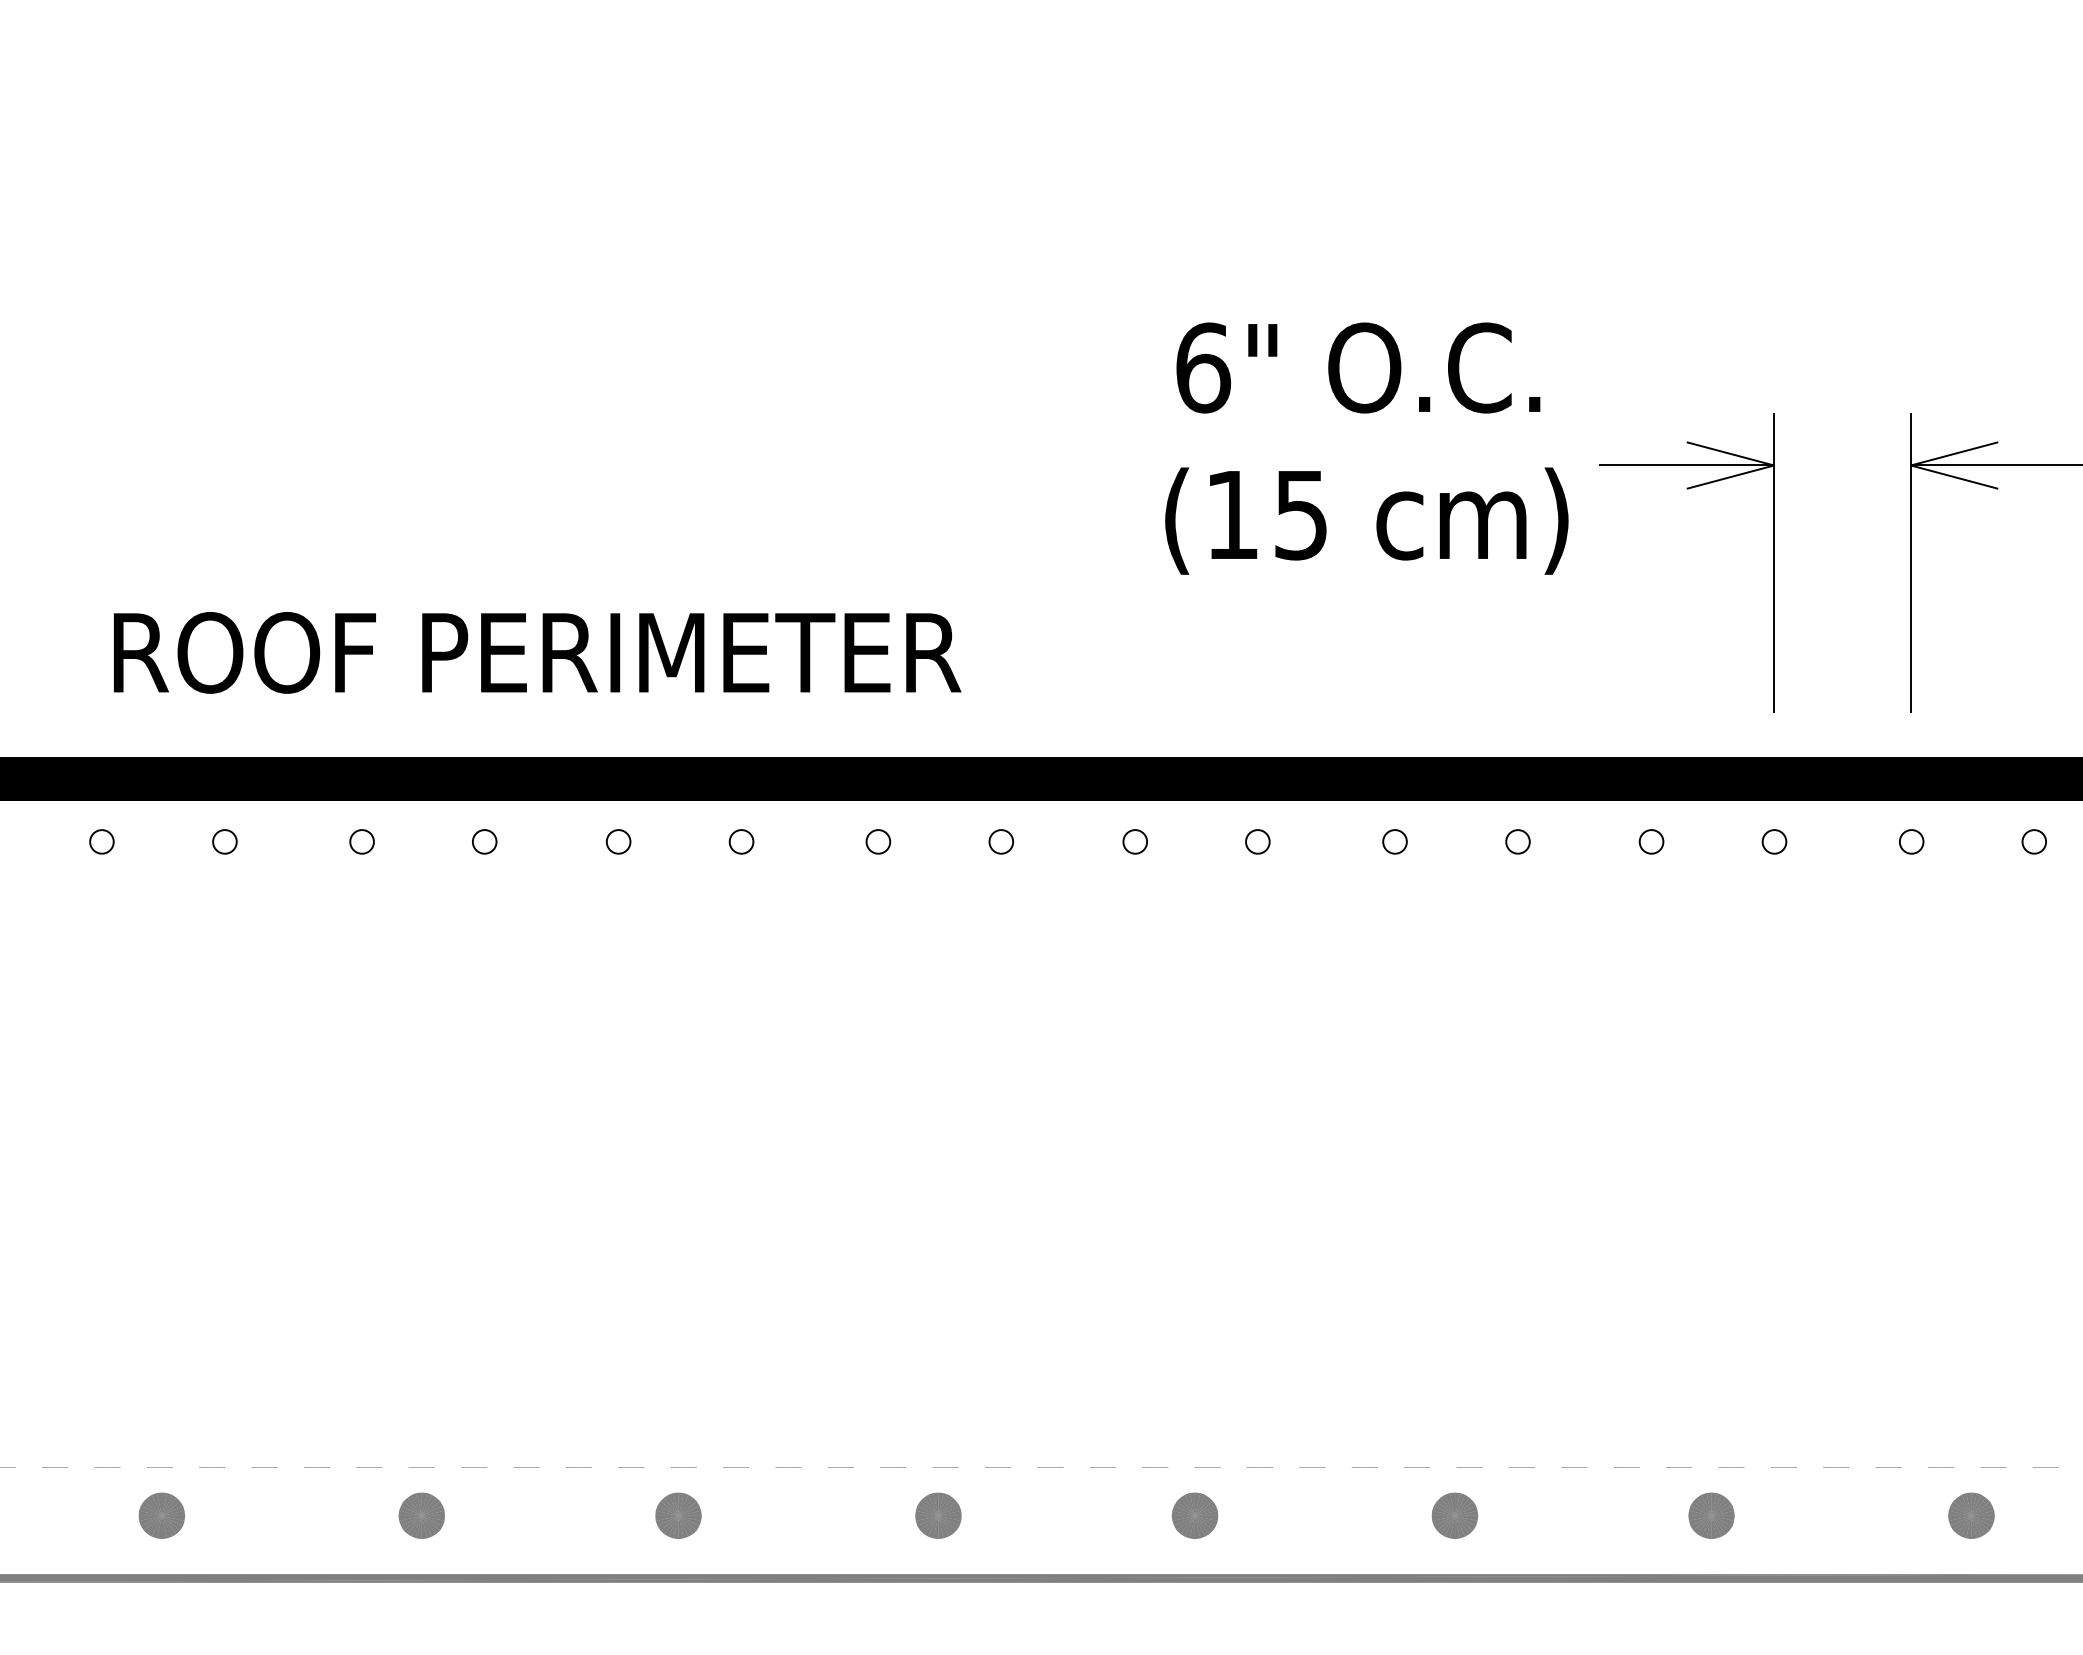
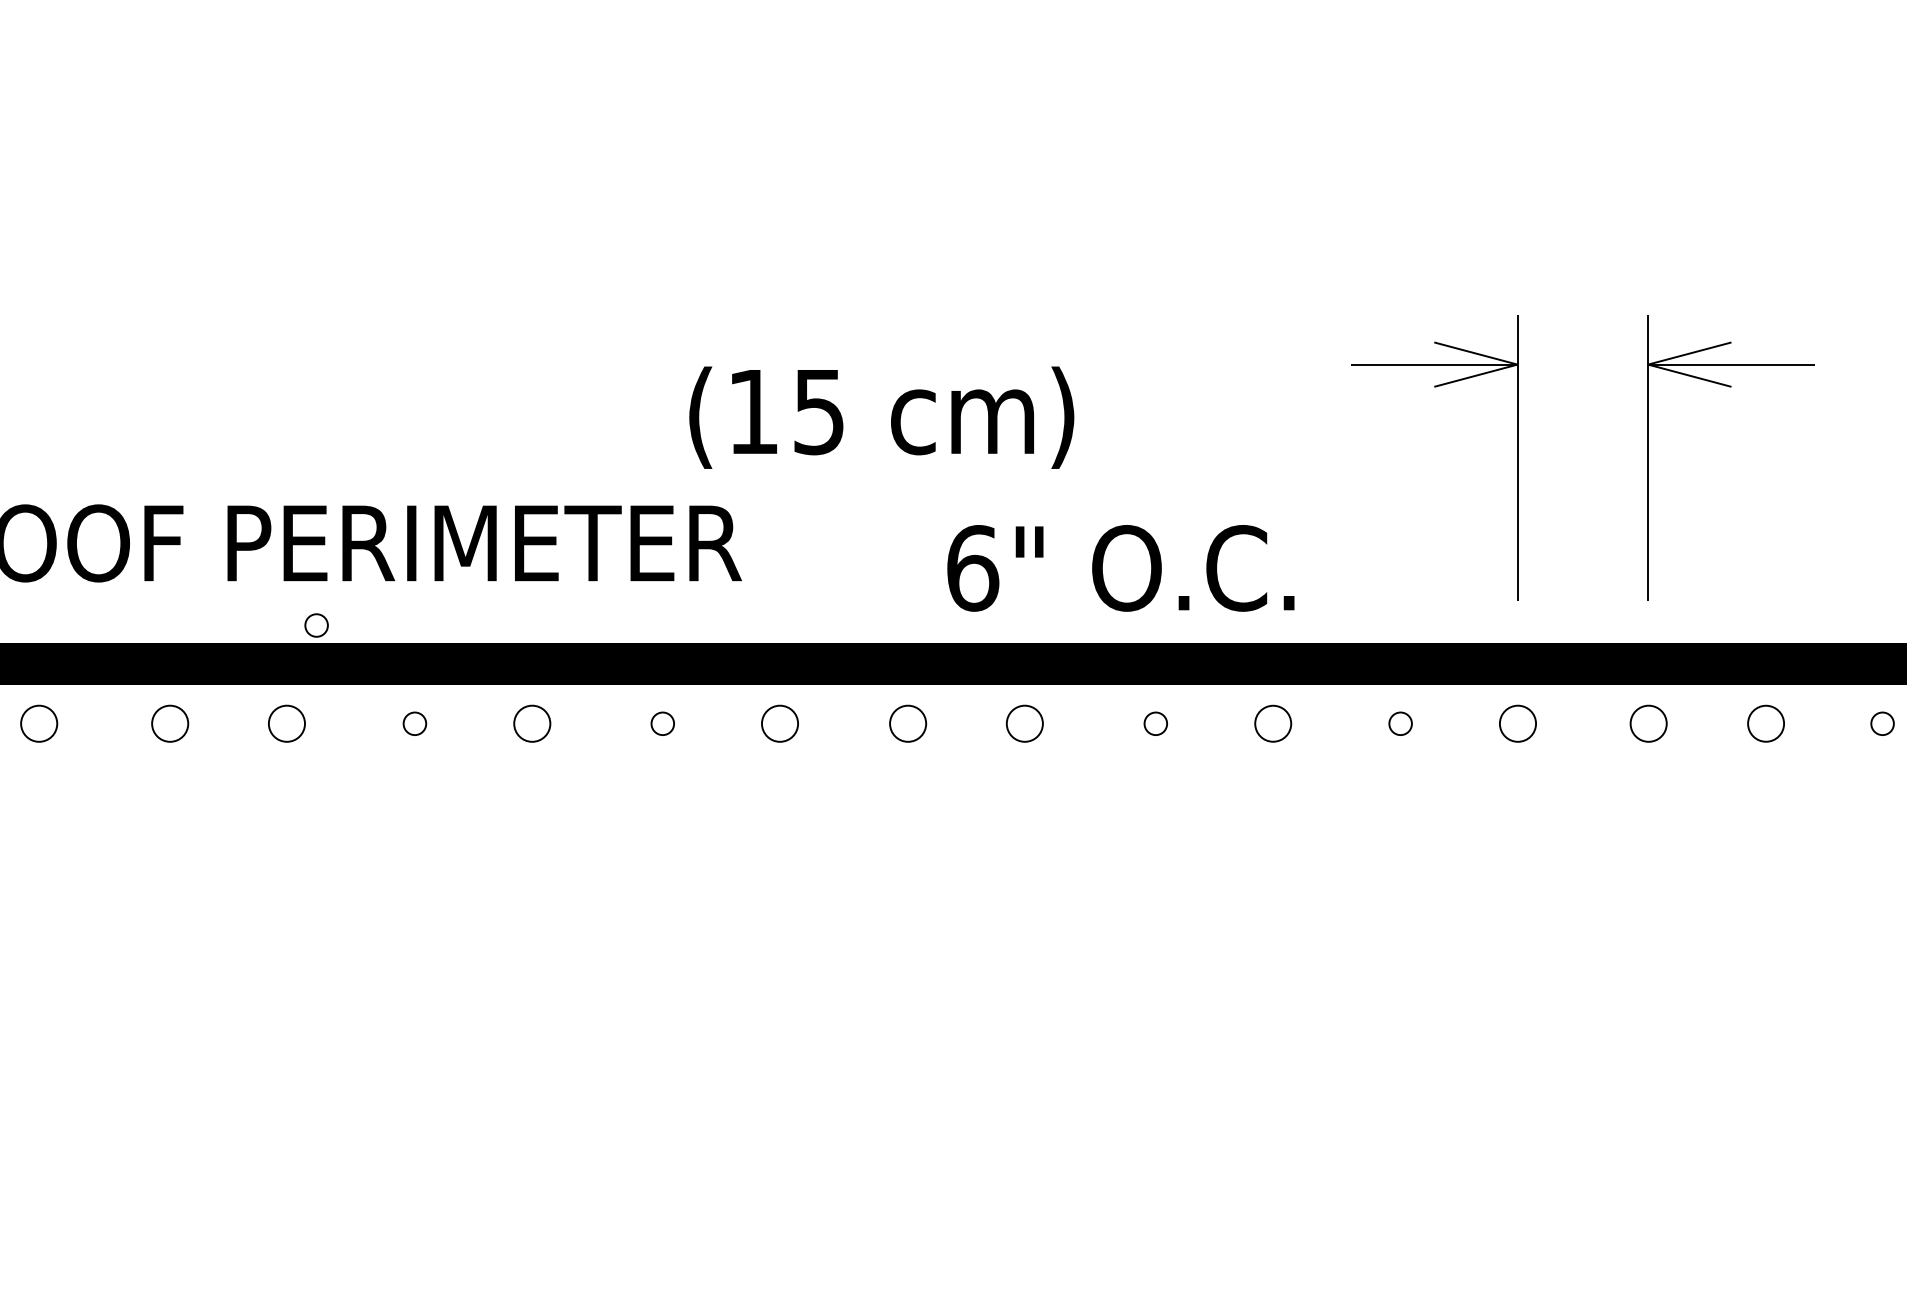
text: (1358, 367) -> (1120, 567), moved
text: (1366, 520) -> (881, 417), moved
part: (515, 738) -> (316, 625), added
part: (224, 841) -> (38, 723), size x1.6
part: (361, 841) -> (169, 723), size x1.6
part: (484, 841) -> (286, 723), size x1.6
part: (741, 841) -> (532, 723), size x1.6
part: (1001, 841) -> (780, 723), size x1.6
part: (1134, 841) -> (907, 723), size x1.6
part: (1257, 841) -> (1024, 723), size x1.6
part: (1517, 841) -> (1272, 723), size x1.6
part: (1774, 841) -> (1517, 723), size x1.6
part: (1911, 841) -> (1648, 723), size x1.6
part: (2033, 841) -> (1765, 723), size x1.6

